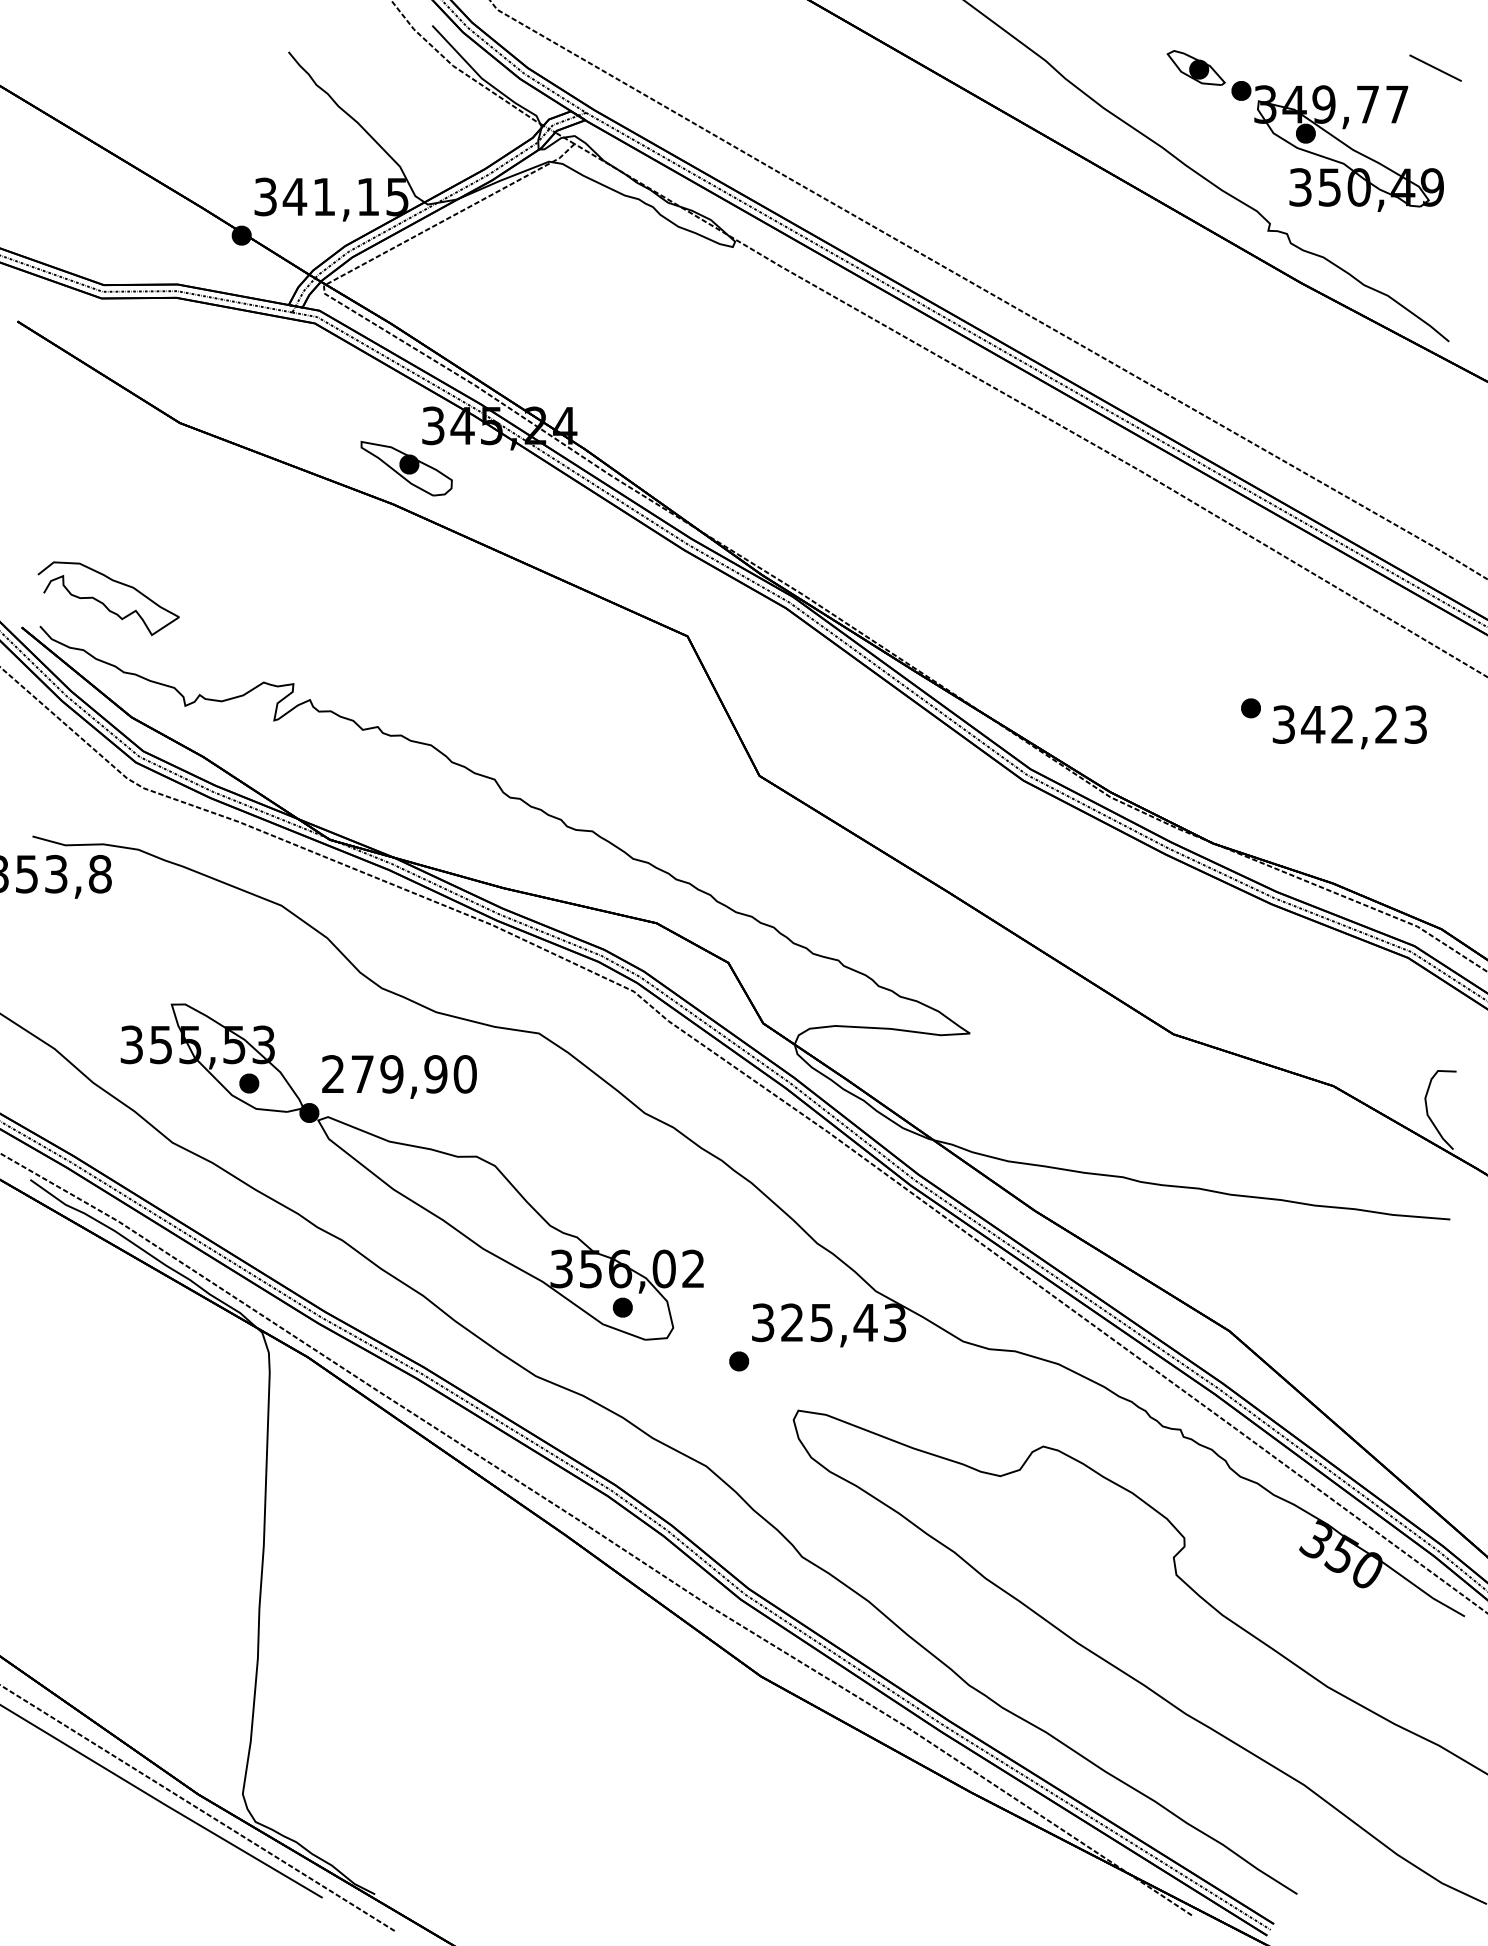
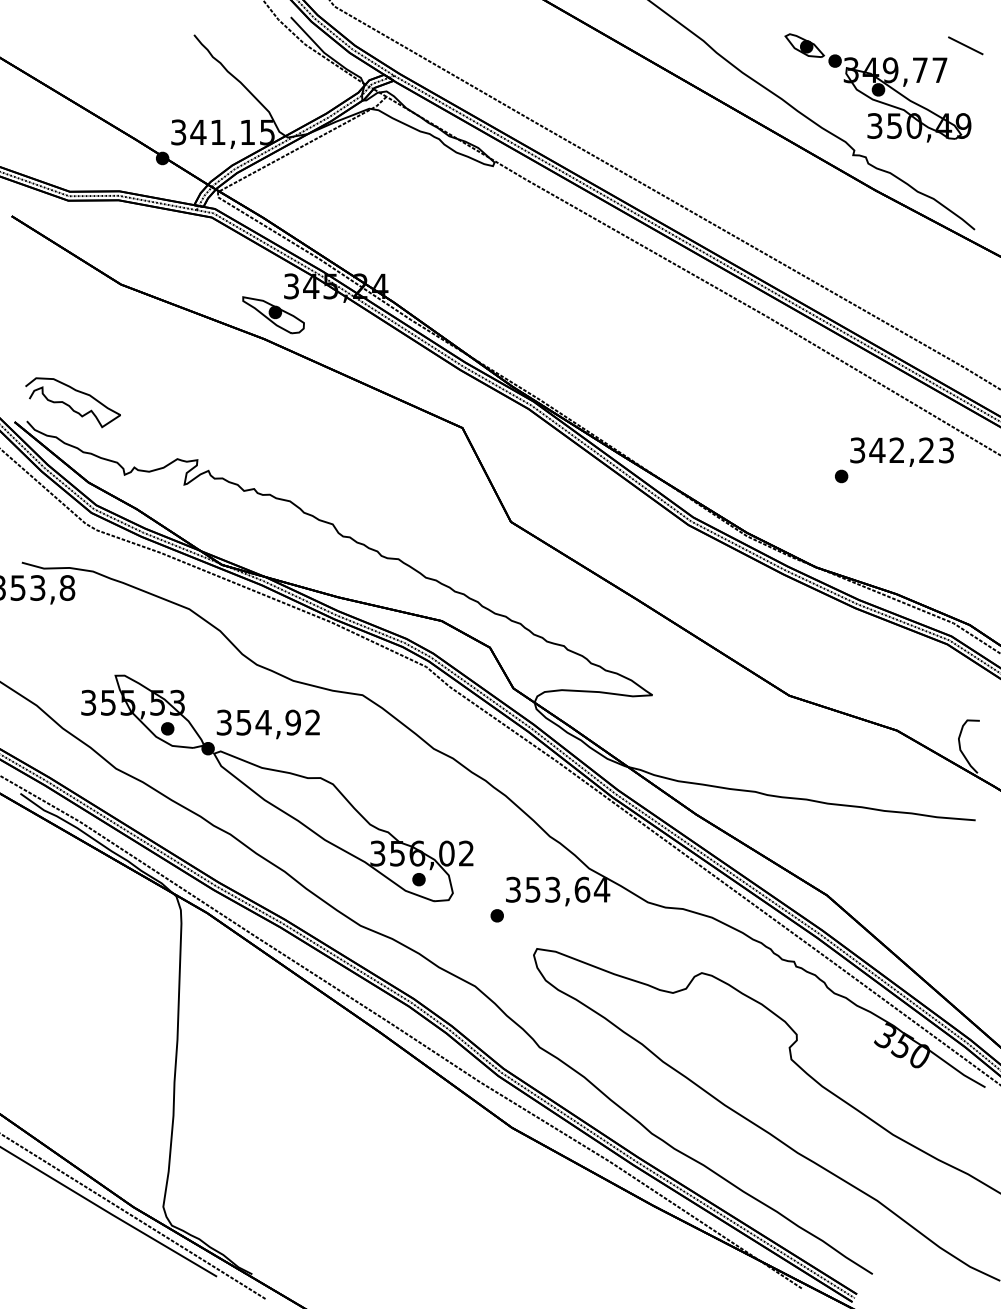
text: (1349, 726) -> (901, 451), moved
text: (399, 1074) -> (268, 722), 279,90 -> 354,92
text: (843, 1322) -> (567, 889), 325,43 -> 353,64

